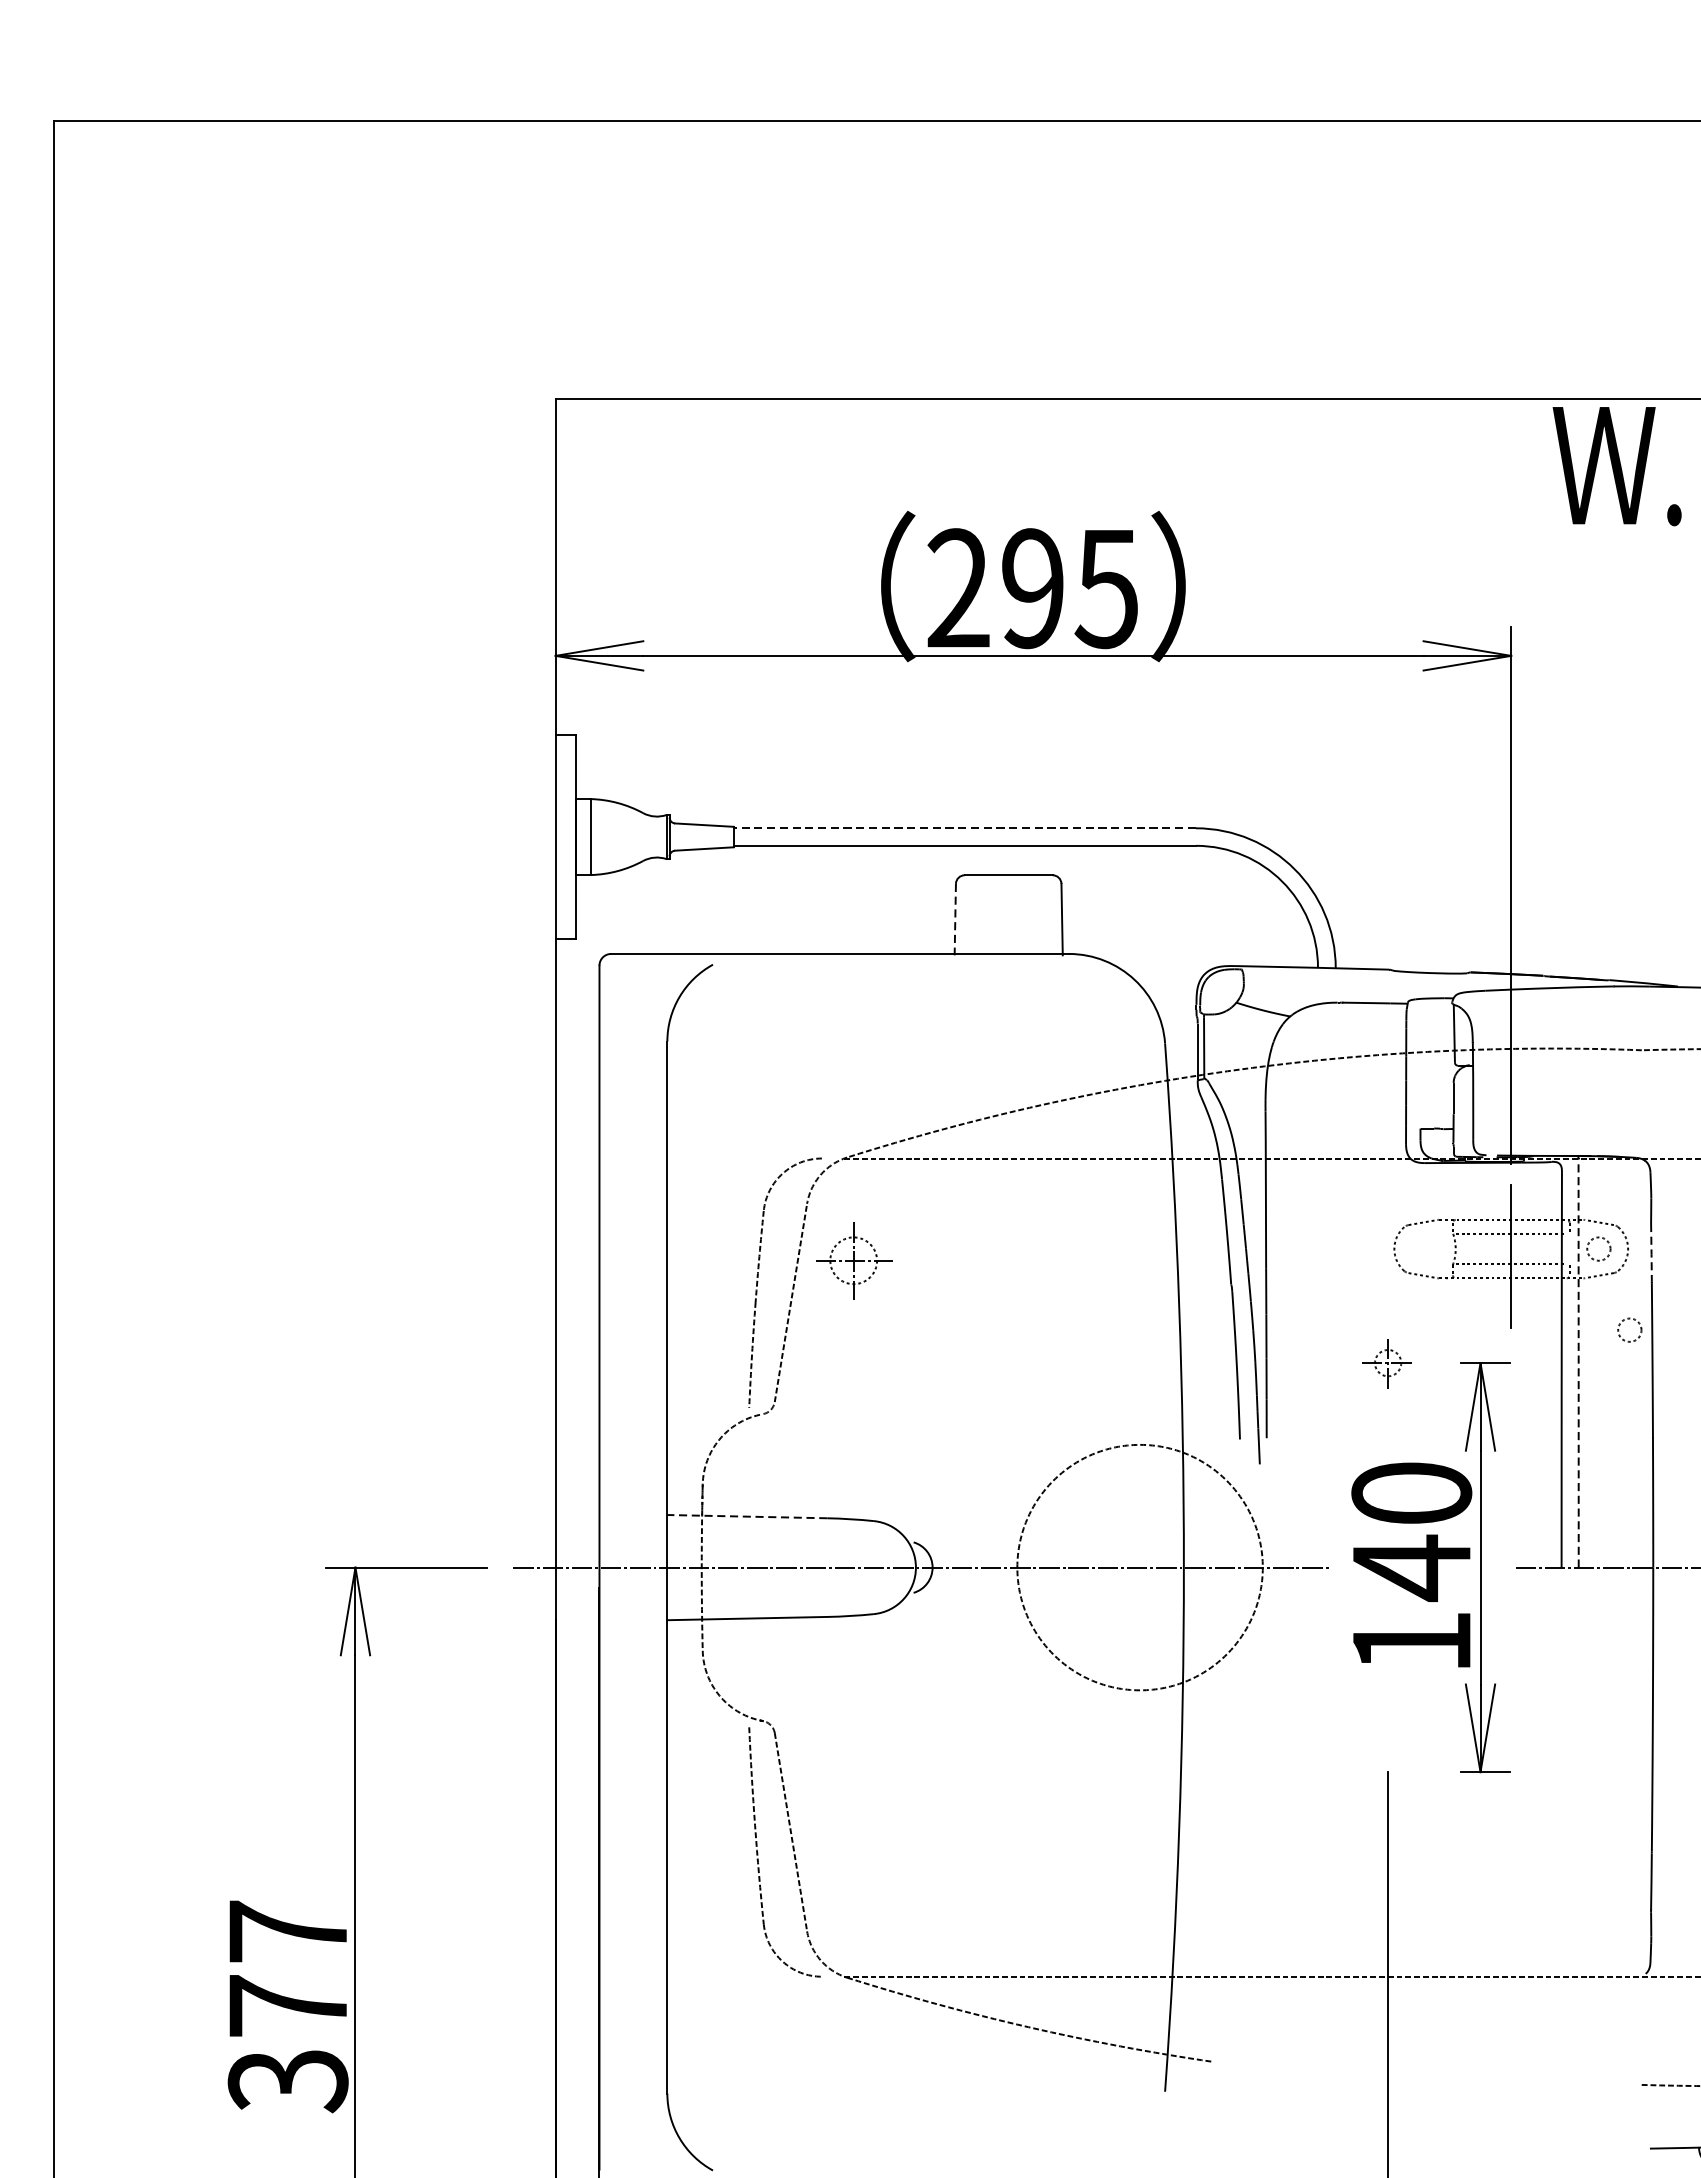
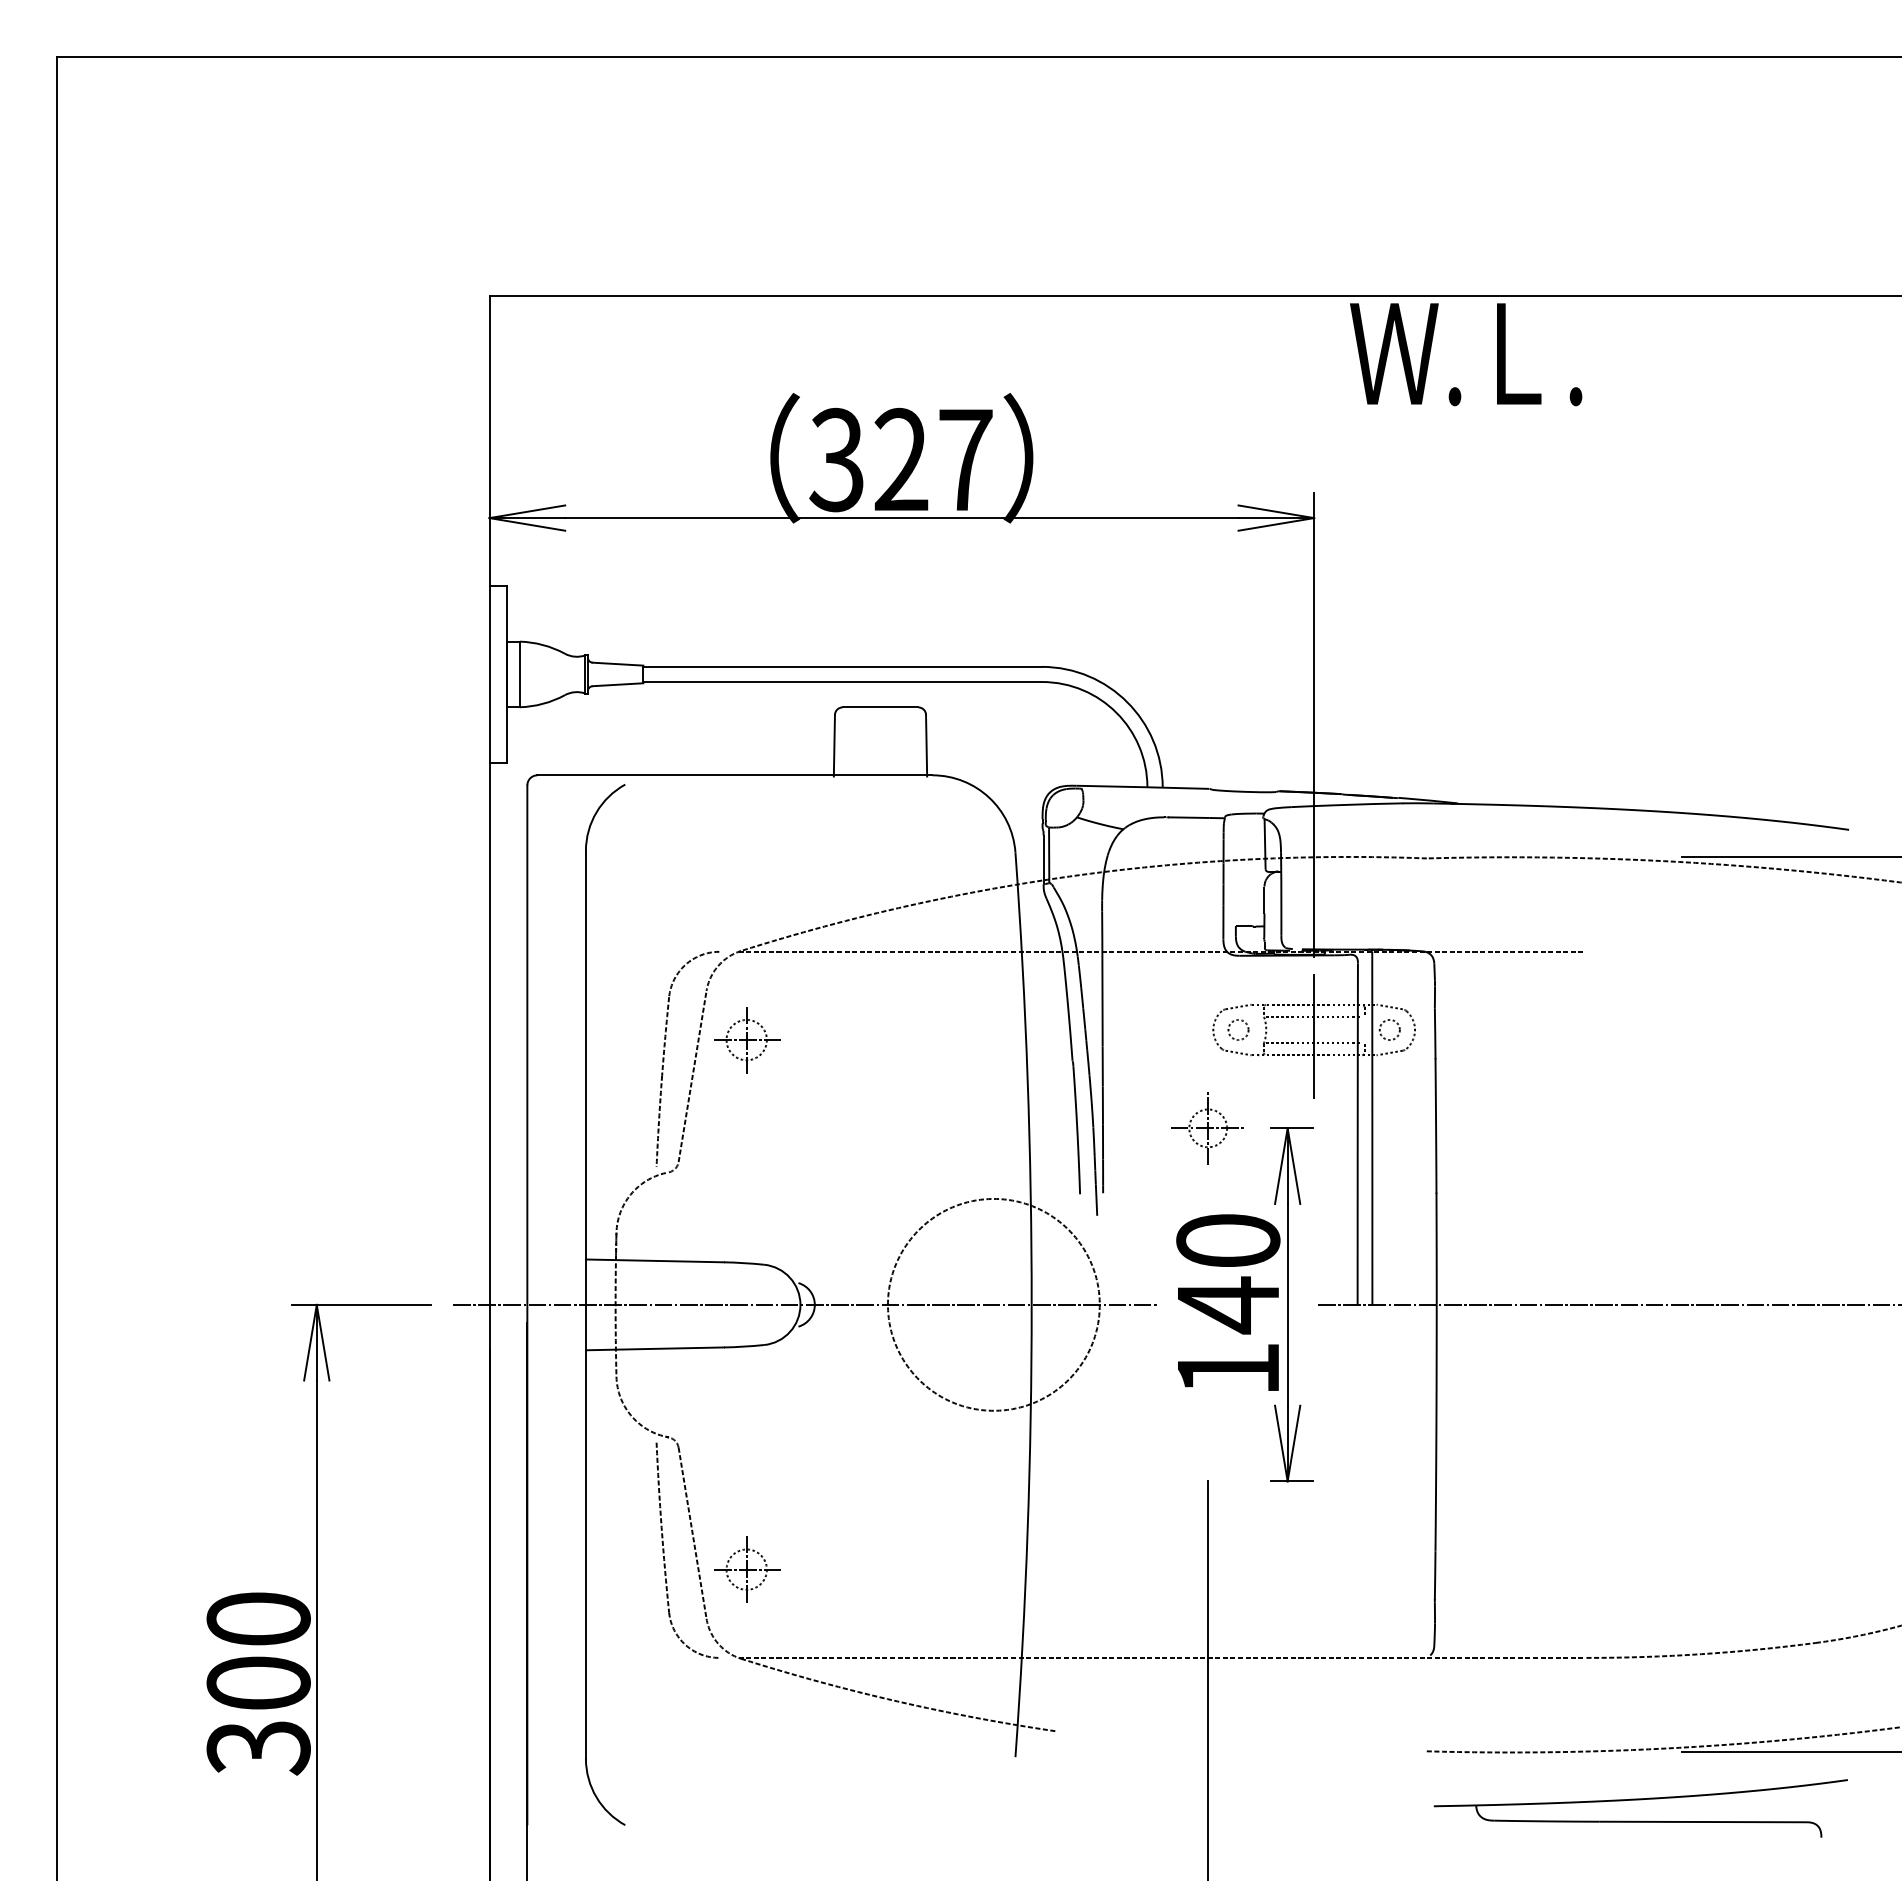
text: (1031, 589) -> (900, 460), 295 -> 327
line: (964, 827) -> (842, 666), dashed -> solid
line: (955, 919) -> (834, 745), dashed -> solid
line: (1651, 1253) -> (1435, 1033), dashed -> solid
circle: (1629, 1329) -> (1238, 1029), moved
line: (1578, 1362) -> (1372, 1127), dashed -> solid
part: (1387, 1363) -> (1207, 1128), size x1.67
line: (746, 1516) -> (654, 1260), dashed -> solid
part: (854, 1874) -> (747, 1569), added
text: (287, 1968) -> (258, 1650), 377 -> 300

